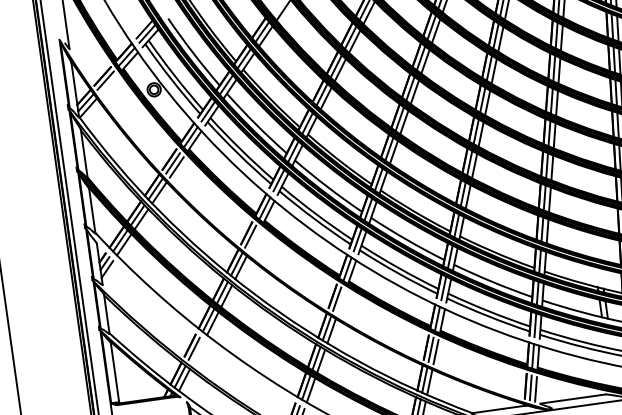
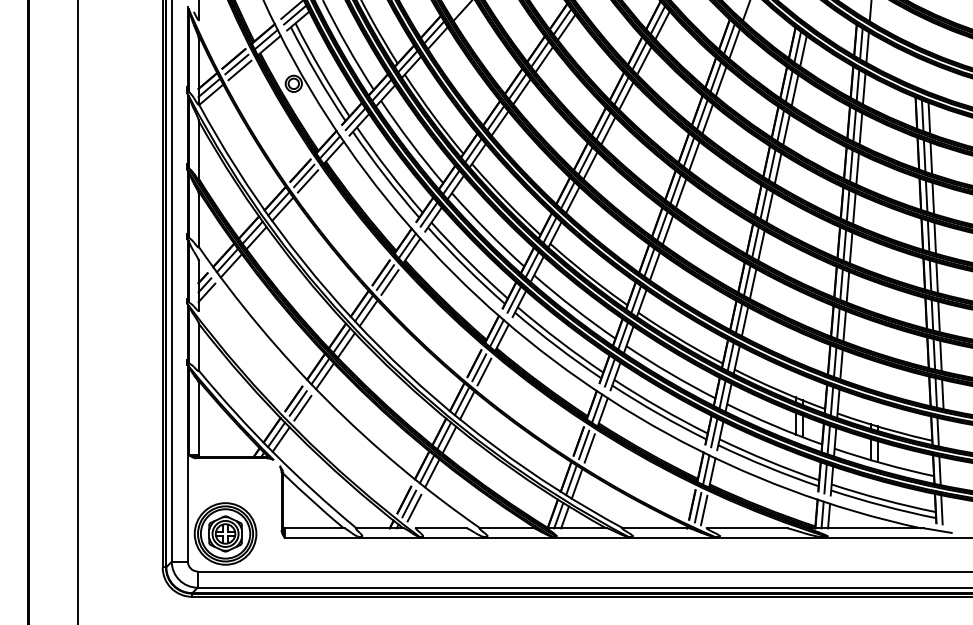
line: (108, 85) -> (239, 70), added
line: (254, 240) -> (389, 282), added
line: (341, 301) -> (484, 371), added
line: (198, 351) -> (302, 407), added

